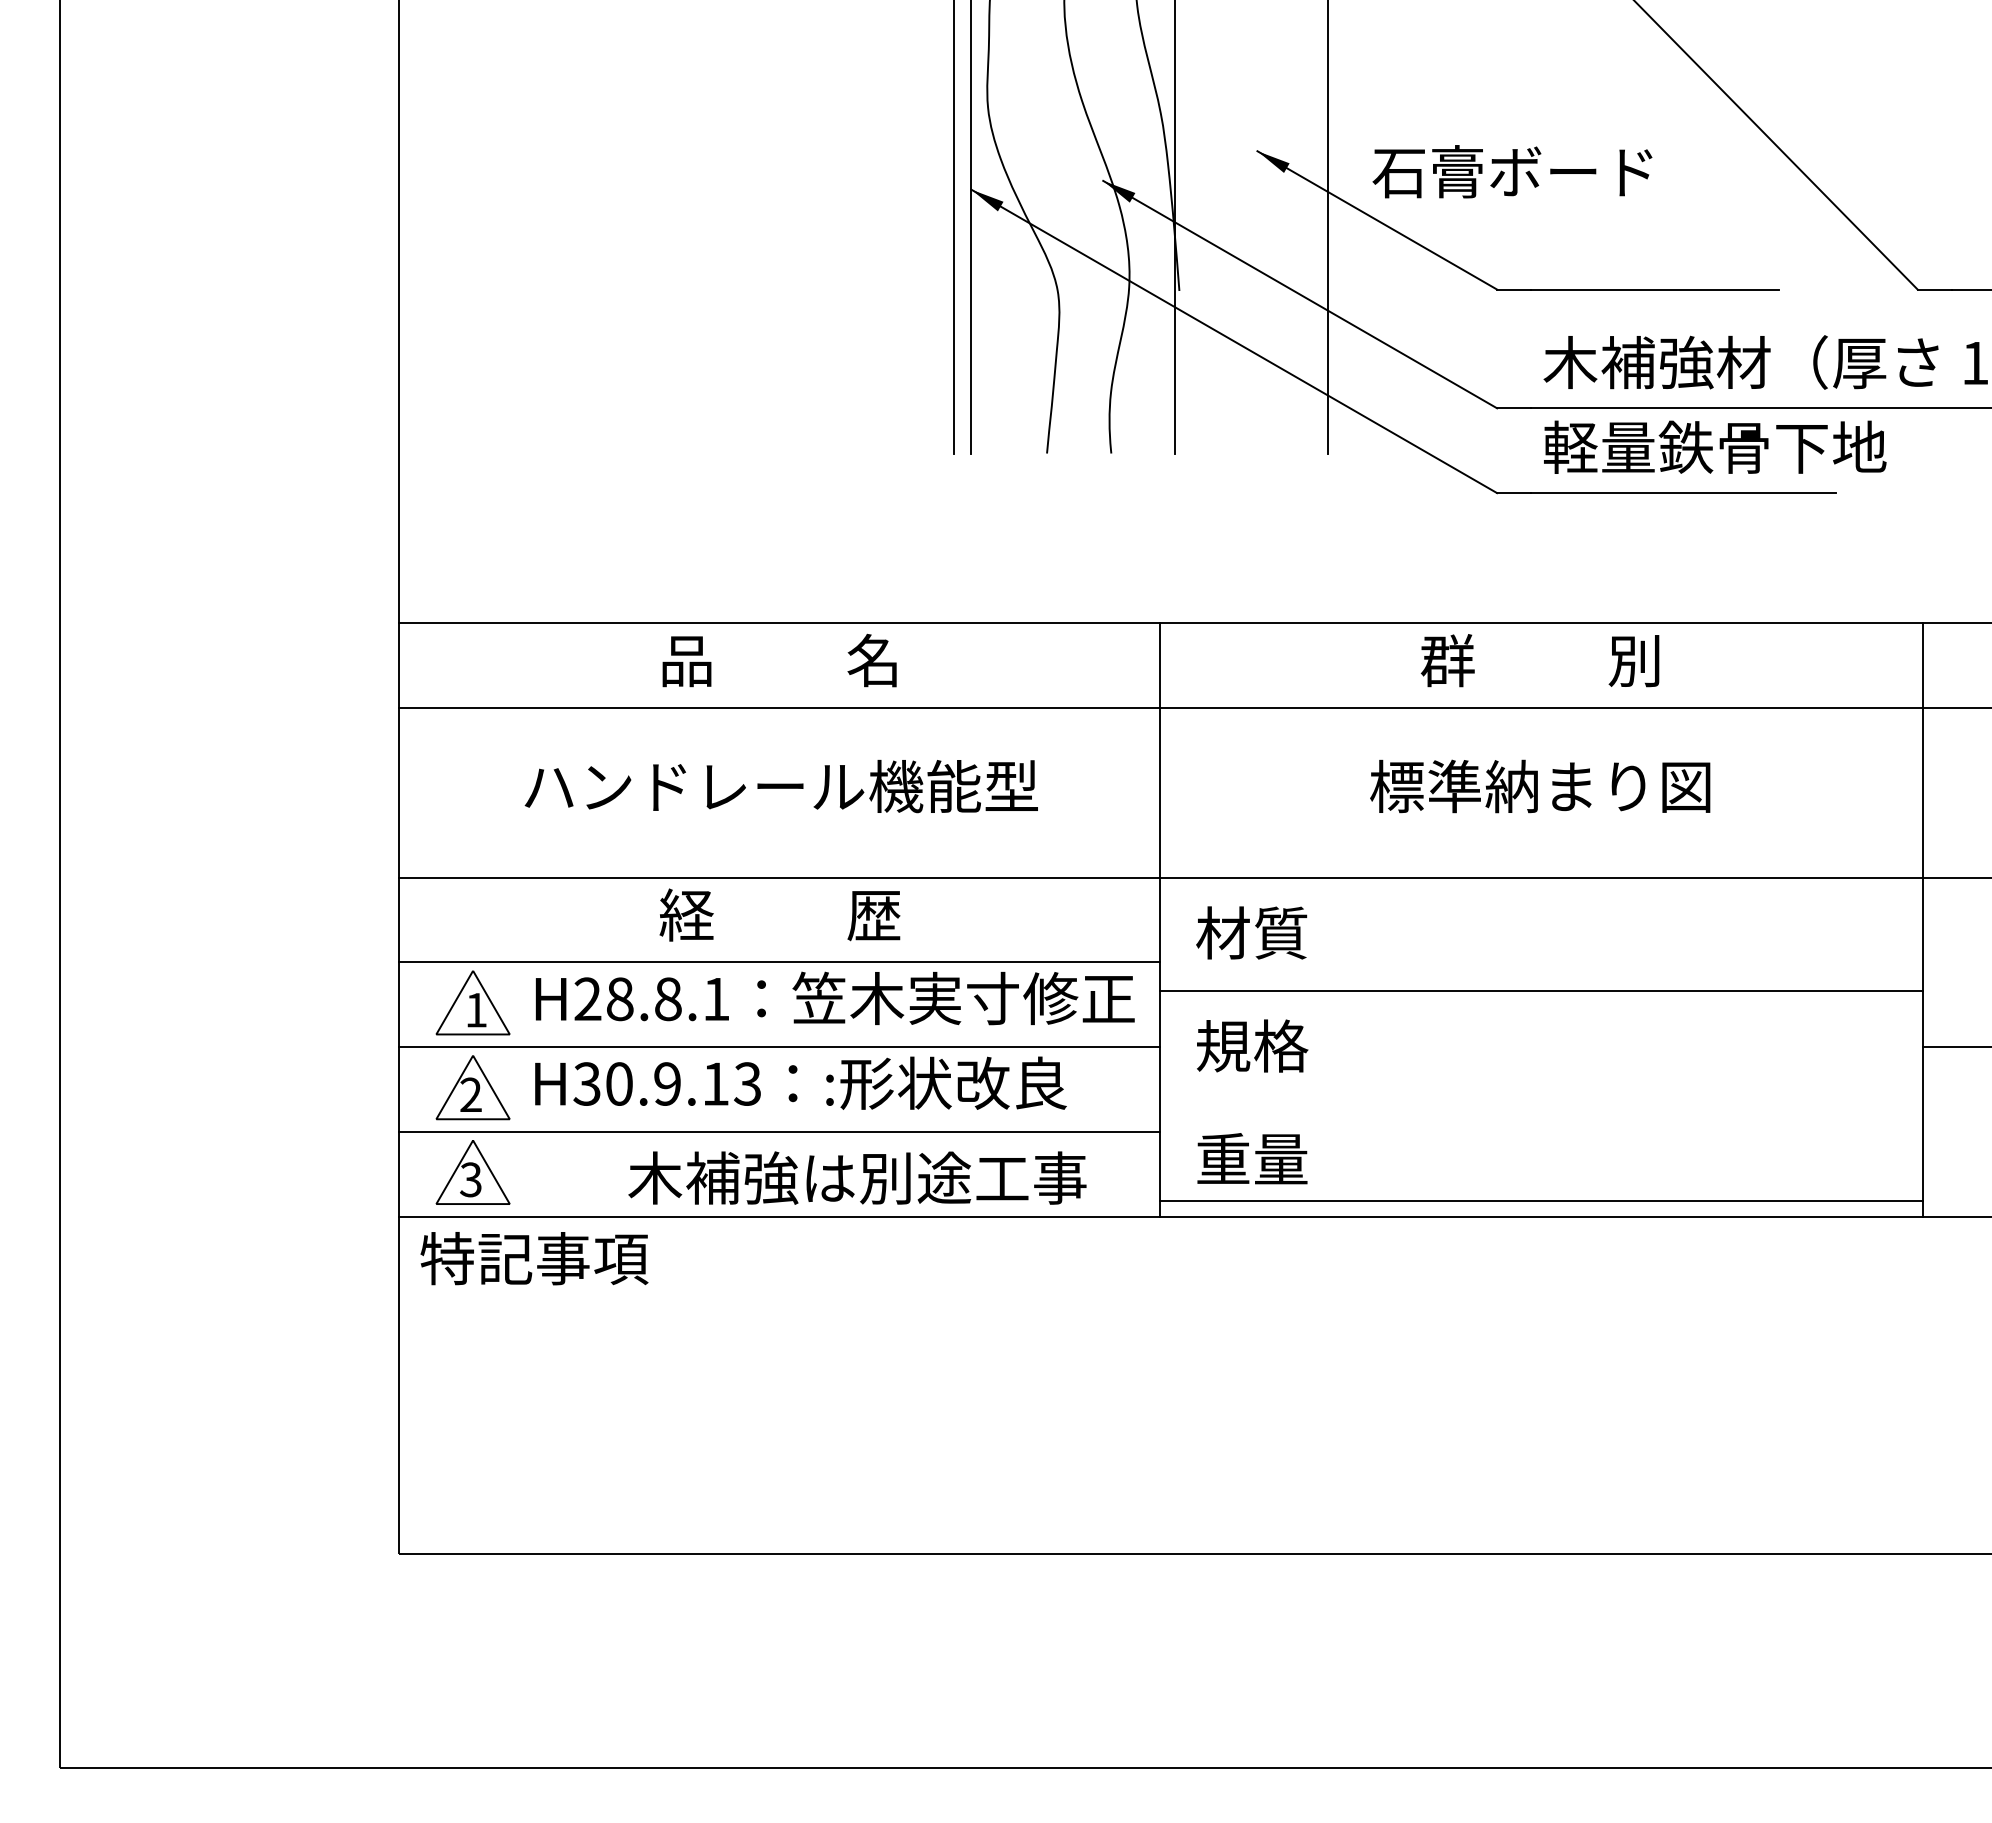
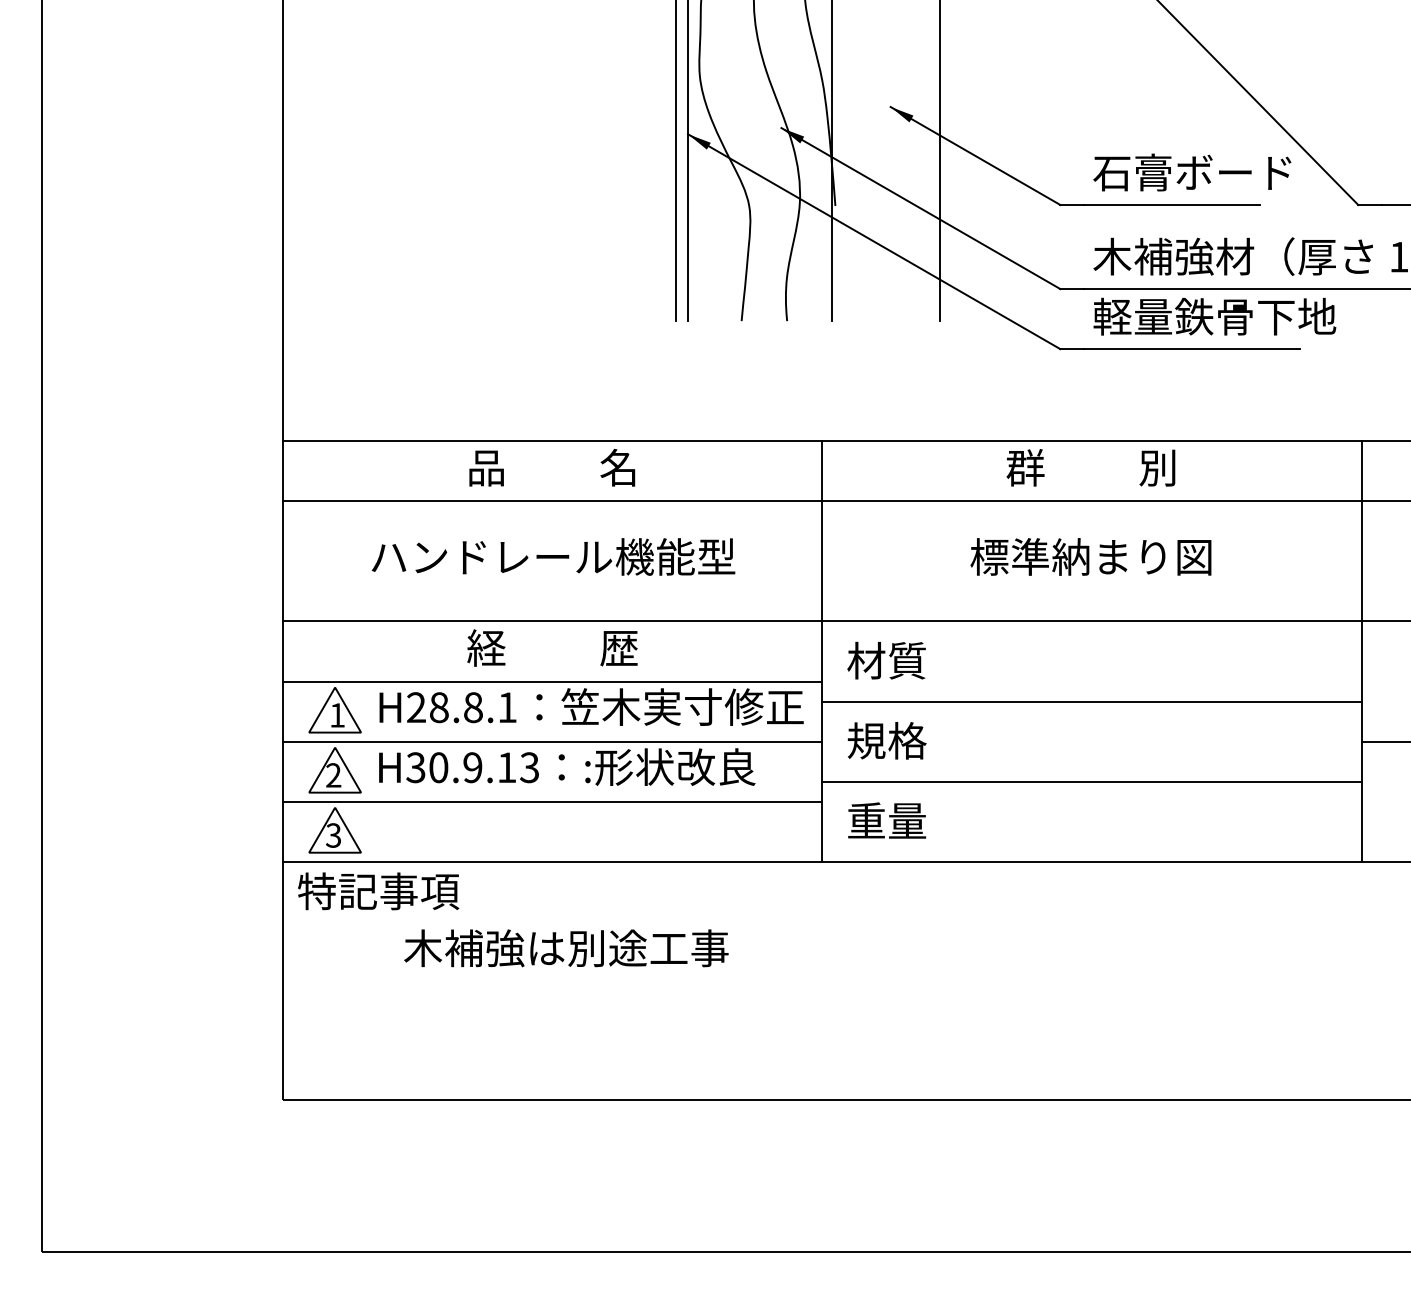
text: (1512, 171) -> (1192, 172), moved
text: (857, 1178) -> (566, 948), moved
line: (1540, 1200) -> (1091, 781), moved

